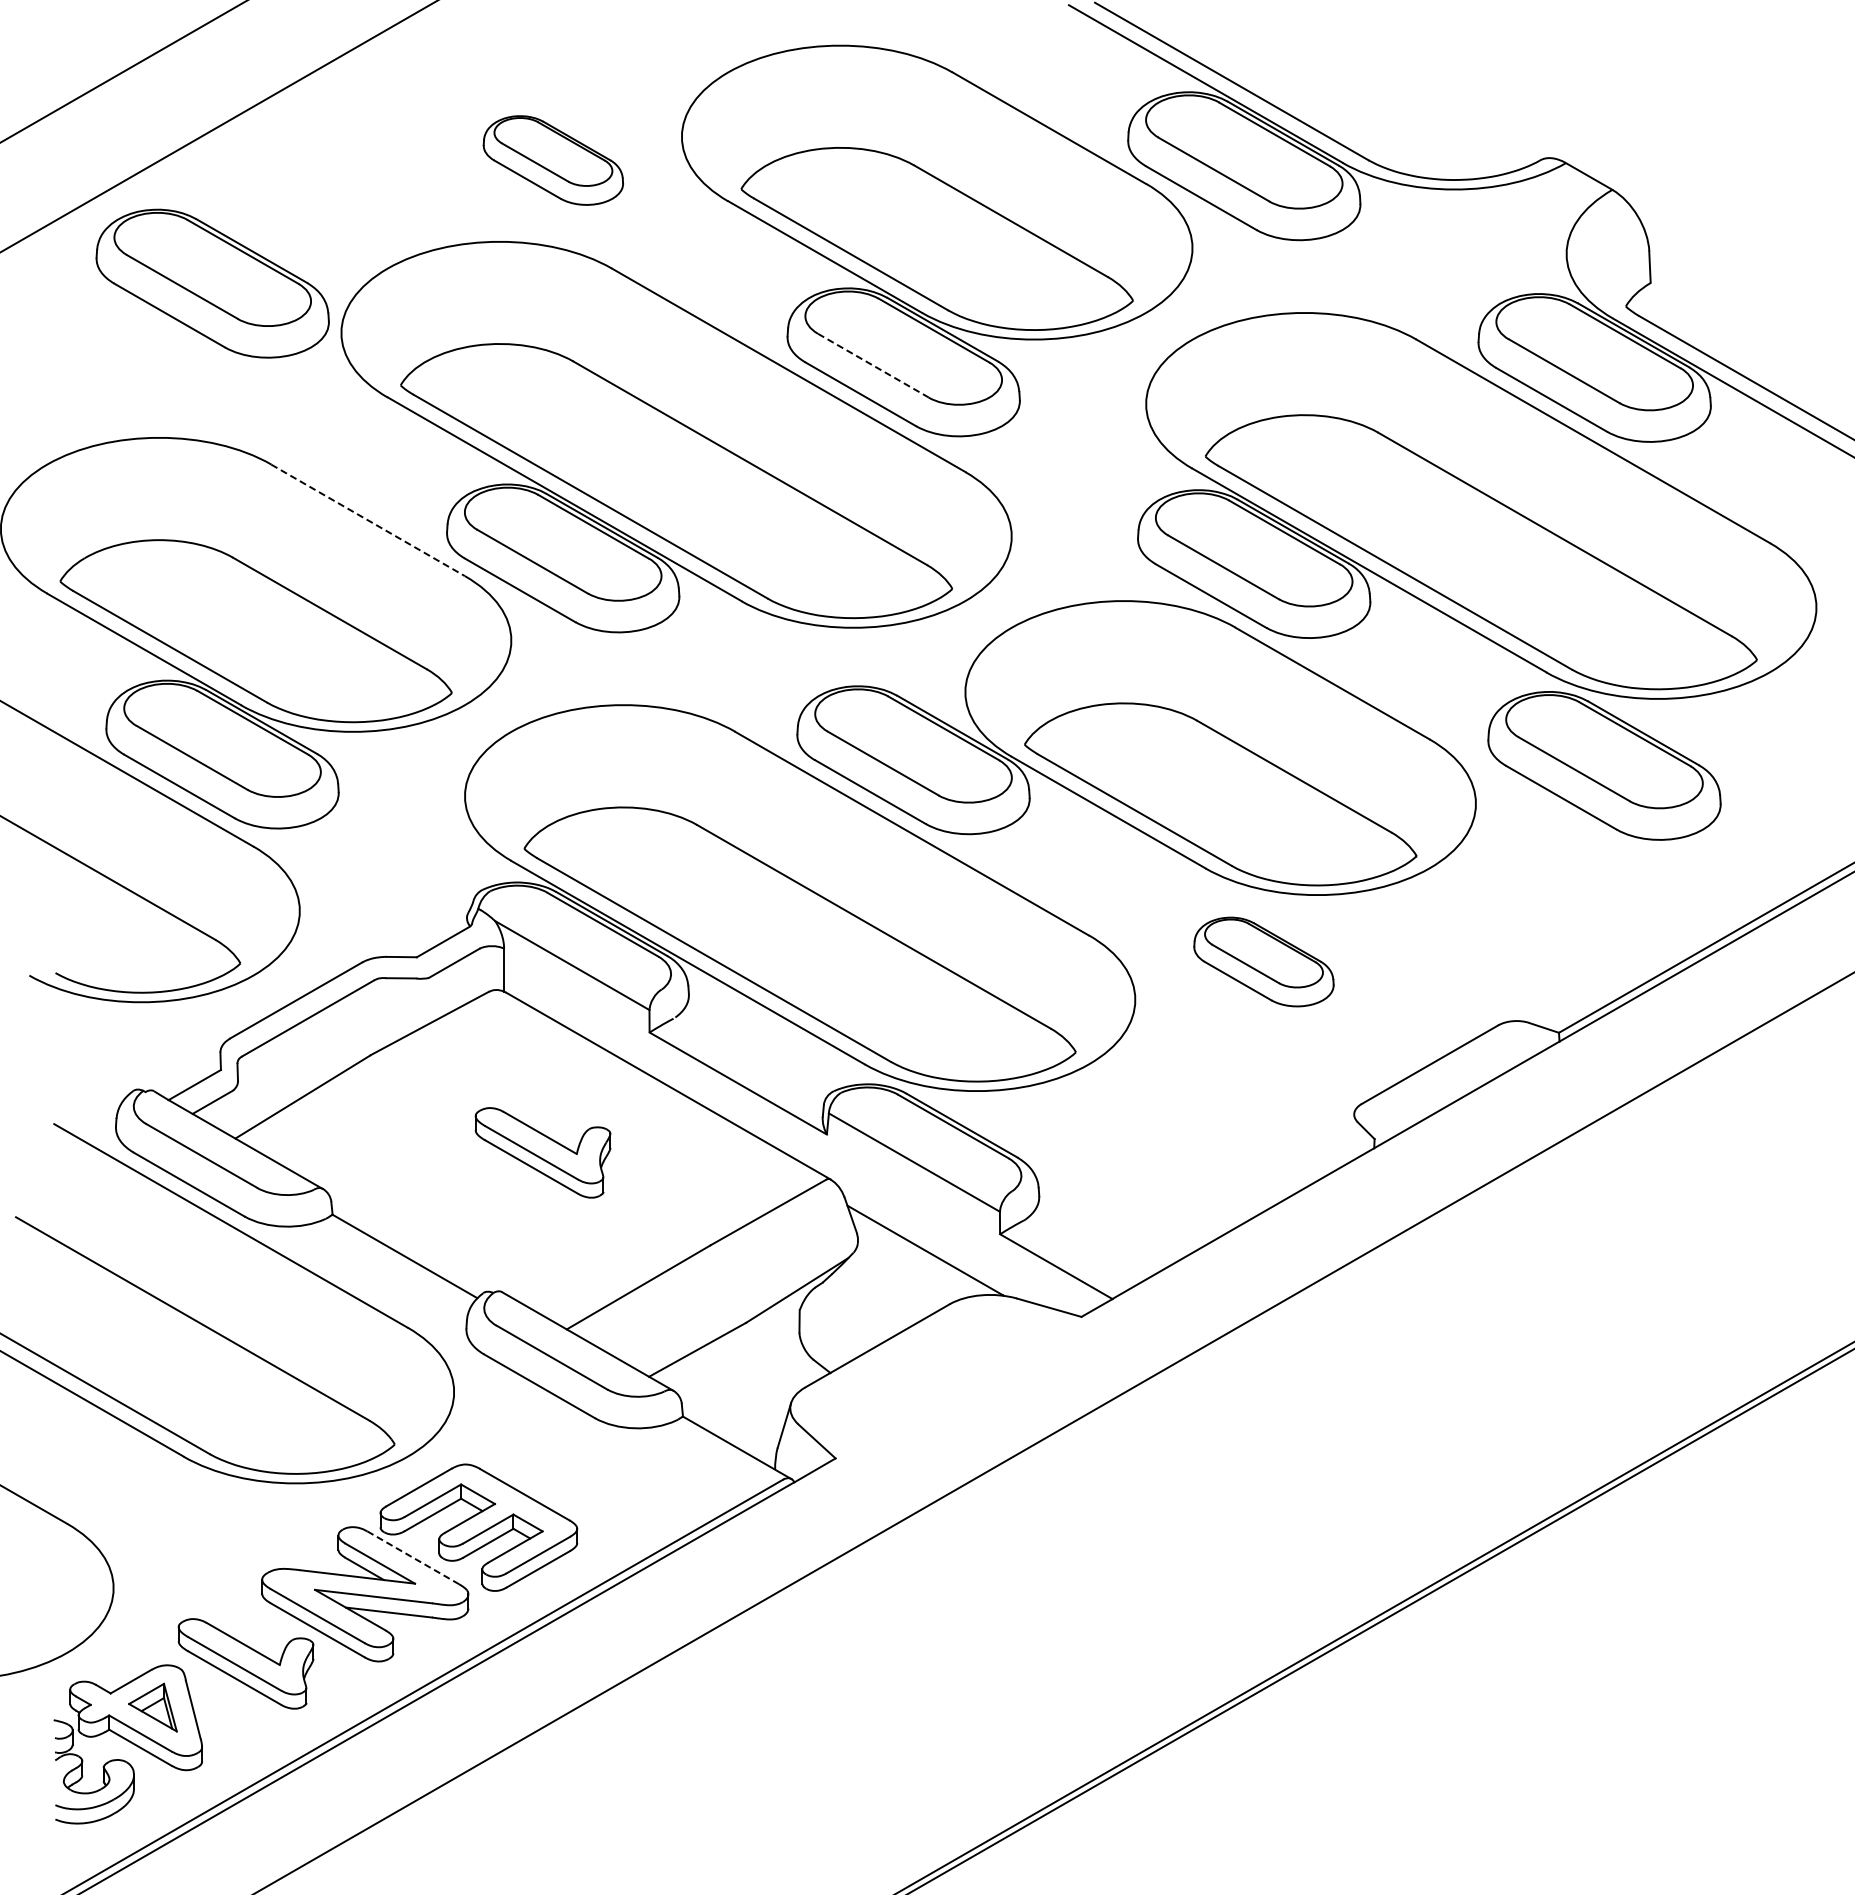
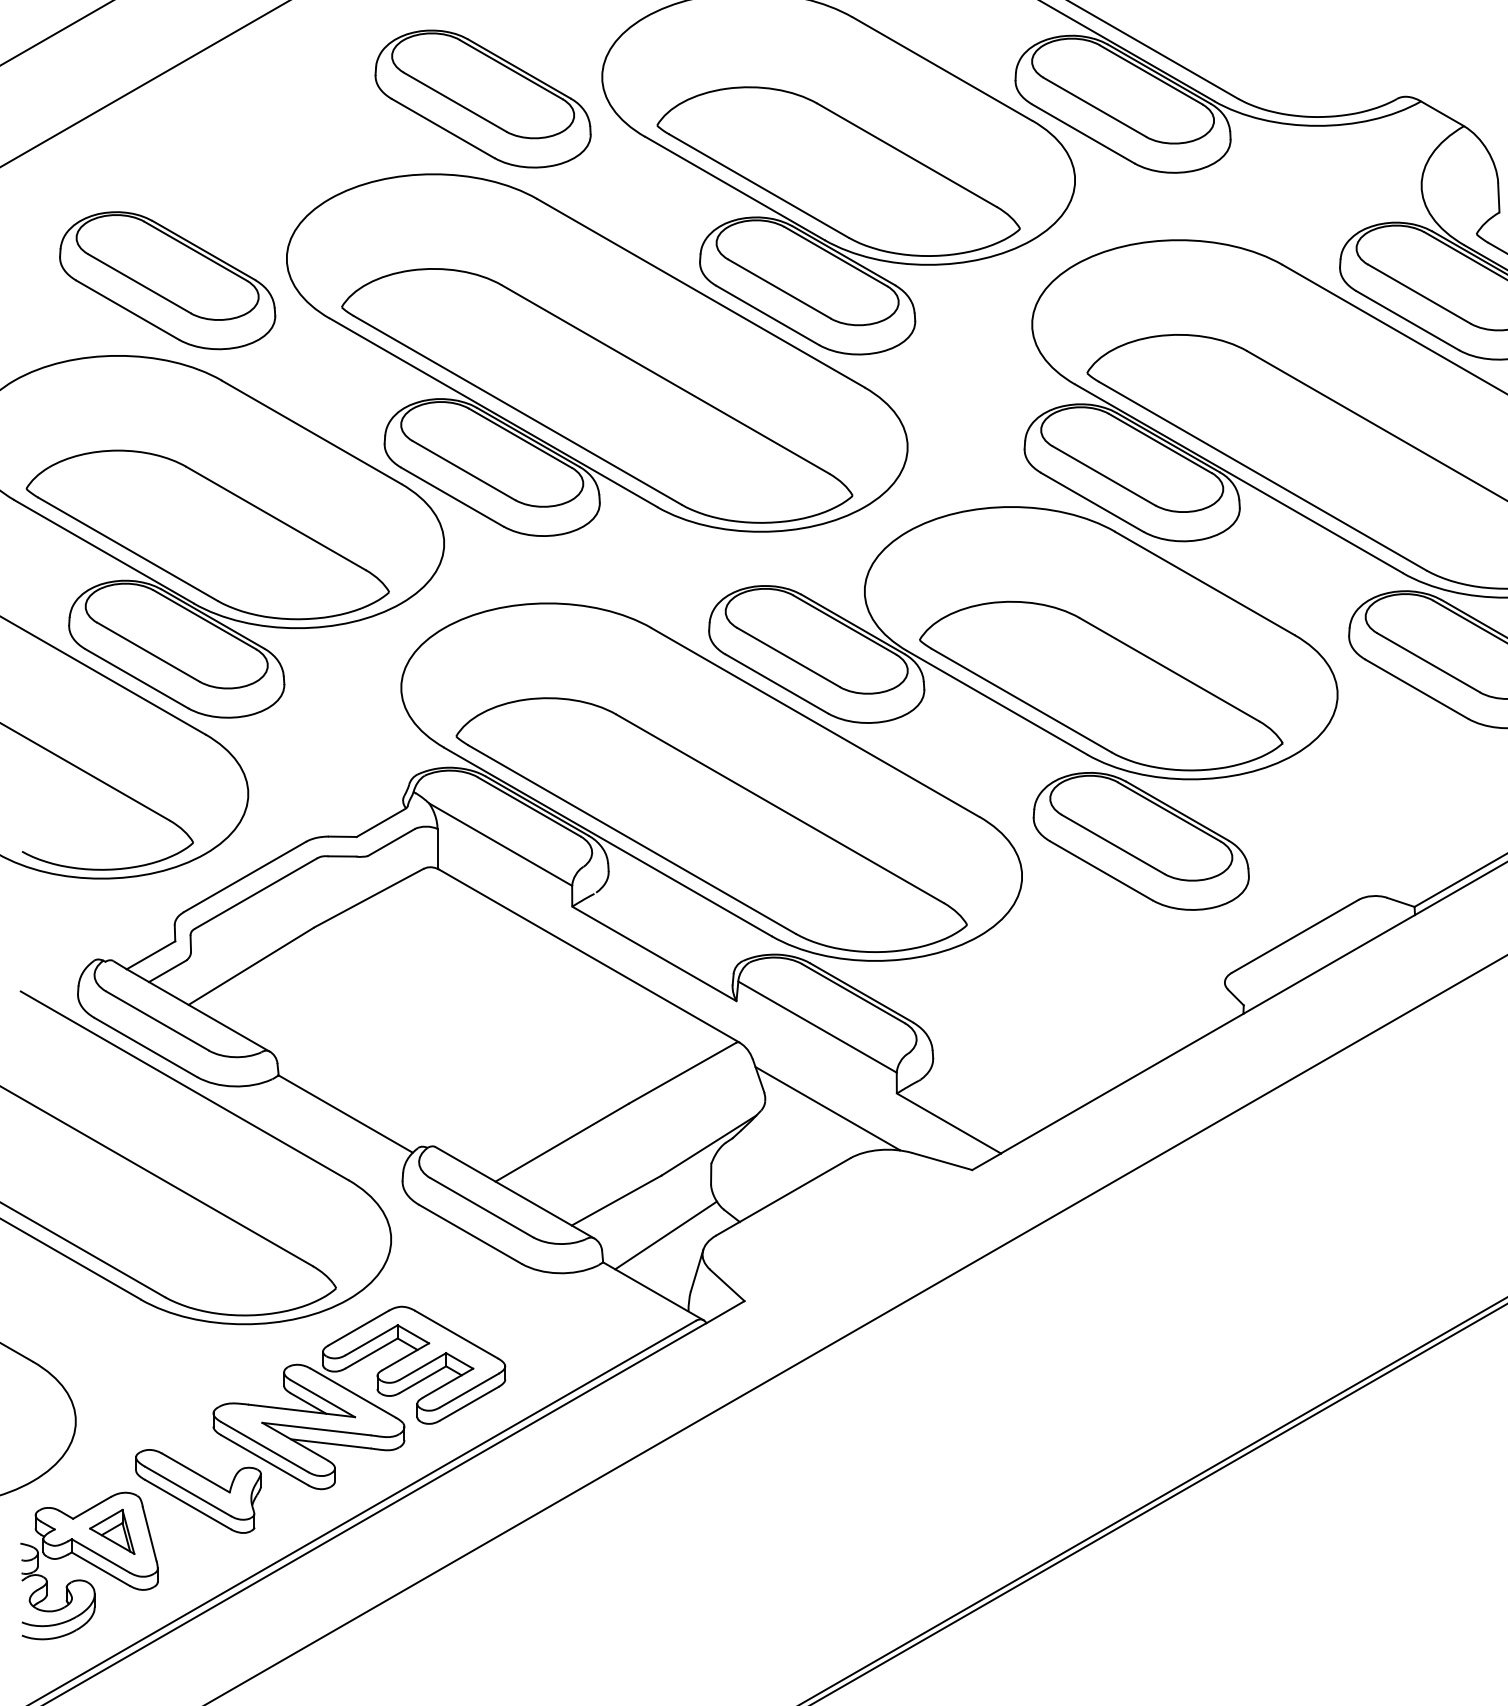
part: (553, 160) -> (483, 98), size x1.67
part: (212, 283) -> (167, 280), moved
line: (873, 365) -> (779, 288), dashed -> solid
line: (368, 520) -> (311, 432), dashed -> solid
part: (1263, 961) -> (1140, 840), size x1.67
part: (542, 1152) -> (473, 1017), removed
line: (750, 1387) -> (665, 1235), added
line: (413, 1557) -> (353, 1392), dashed -> solid

